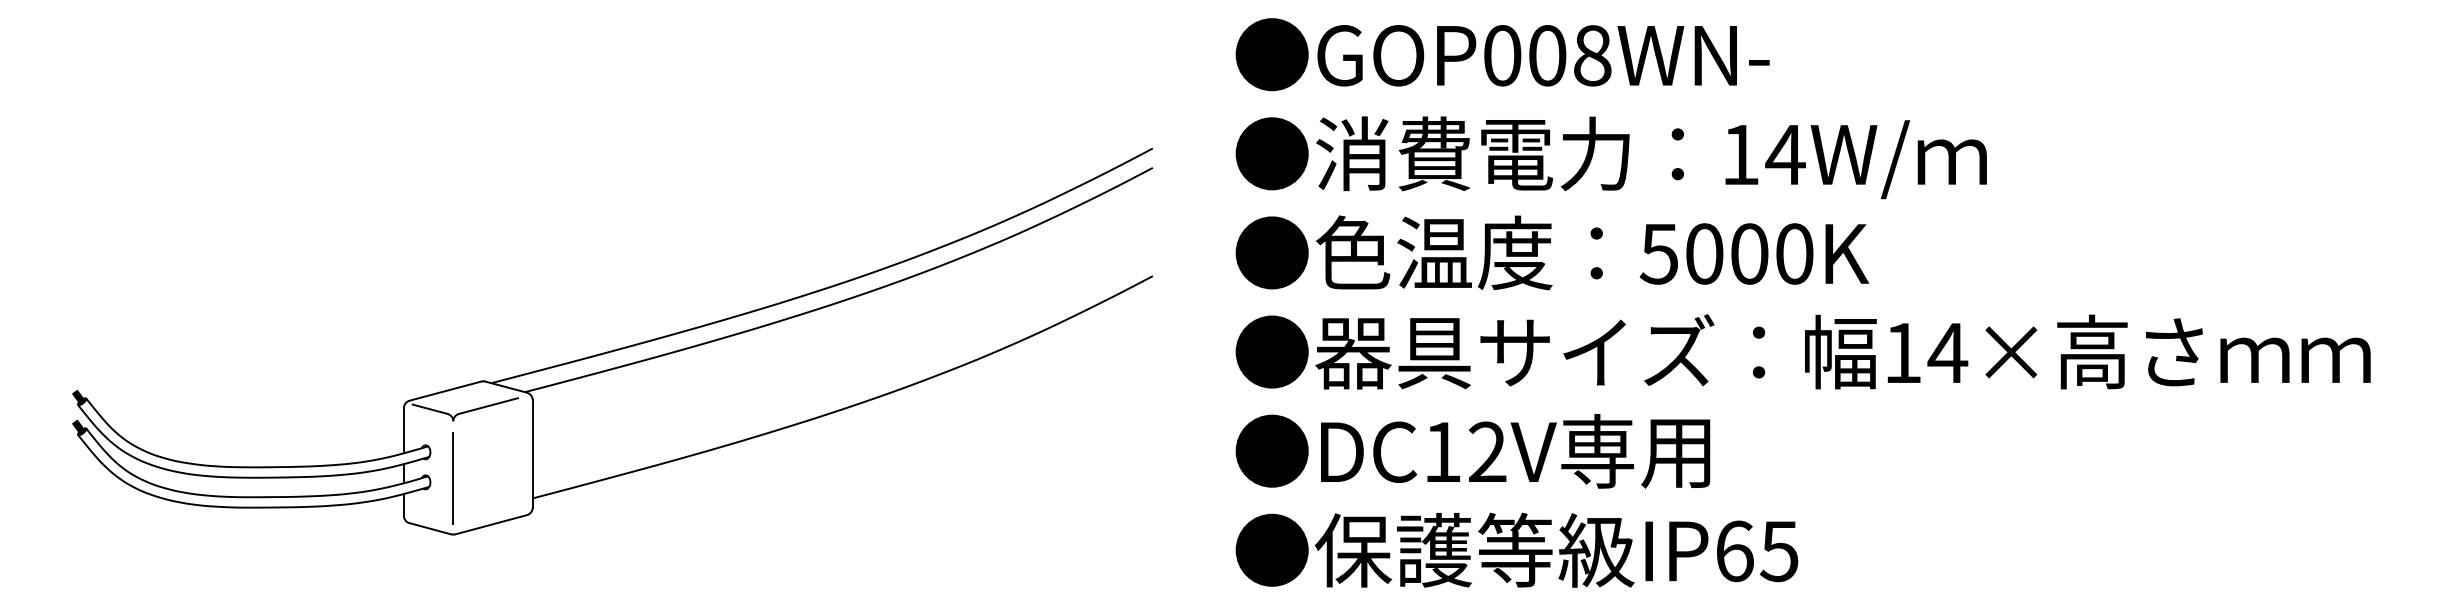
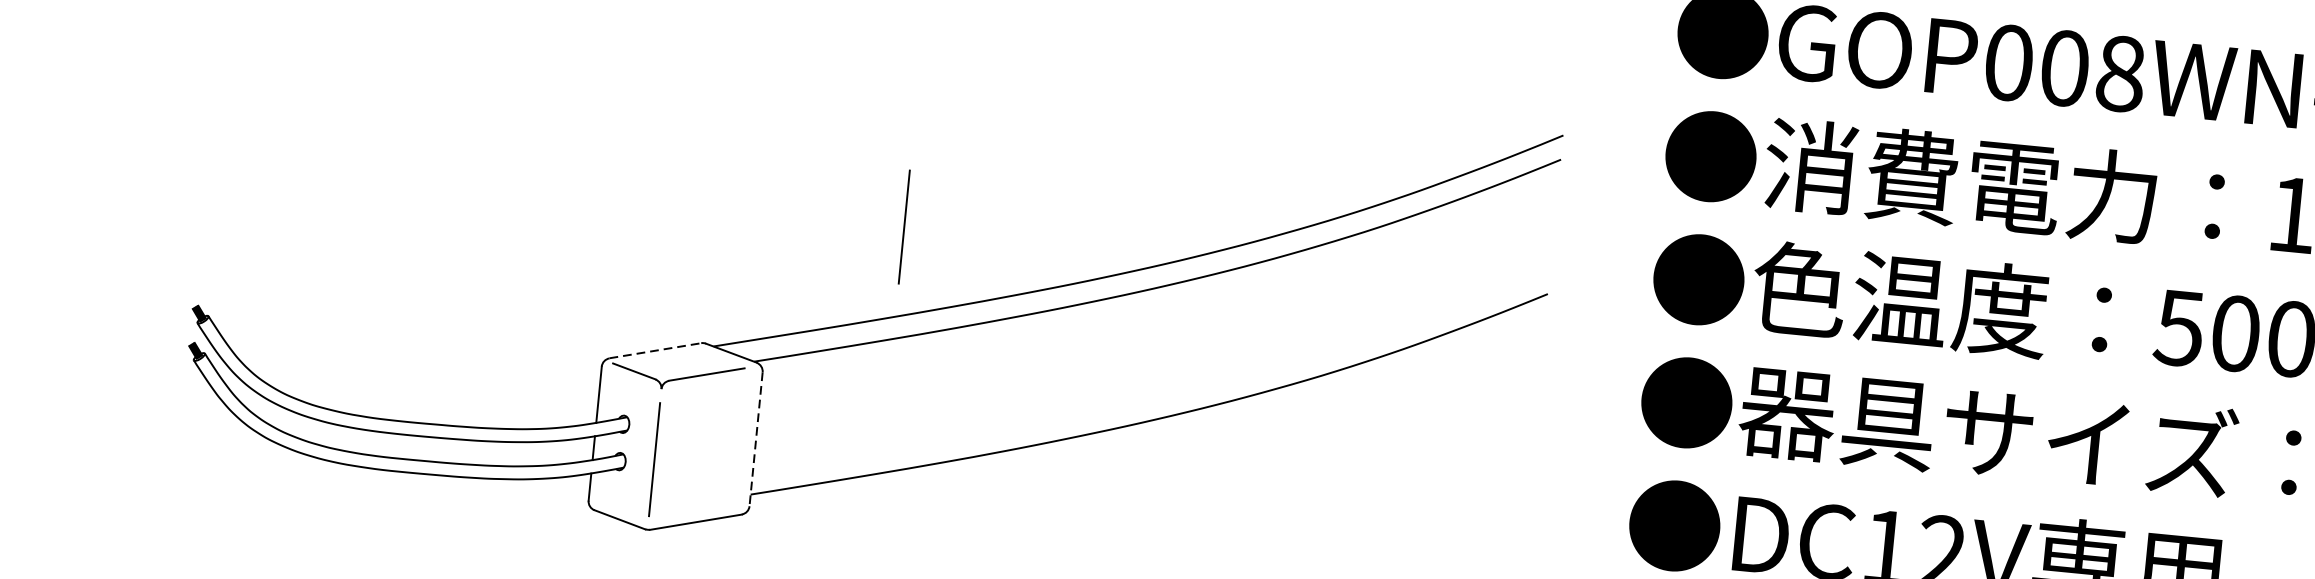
line: (633, 273) -> (903, 227), added
line: (445, 391) -> (655, 351), solid -> dashed
line: (532, 453) -> (755, 438), solid -> dashed

